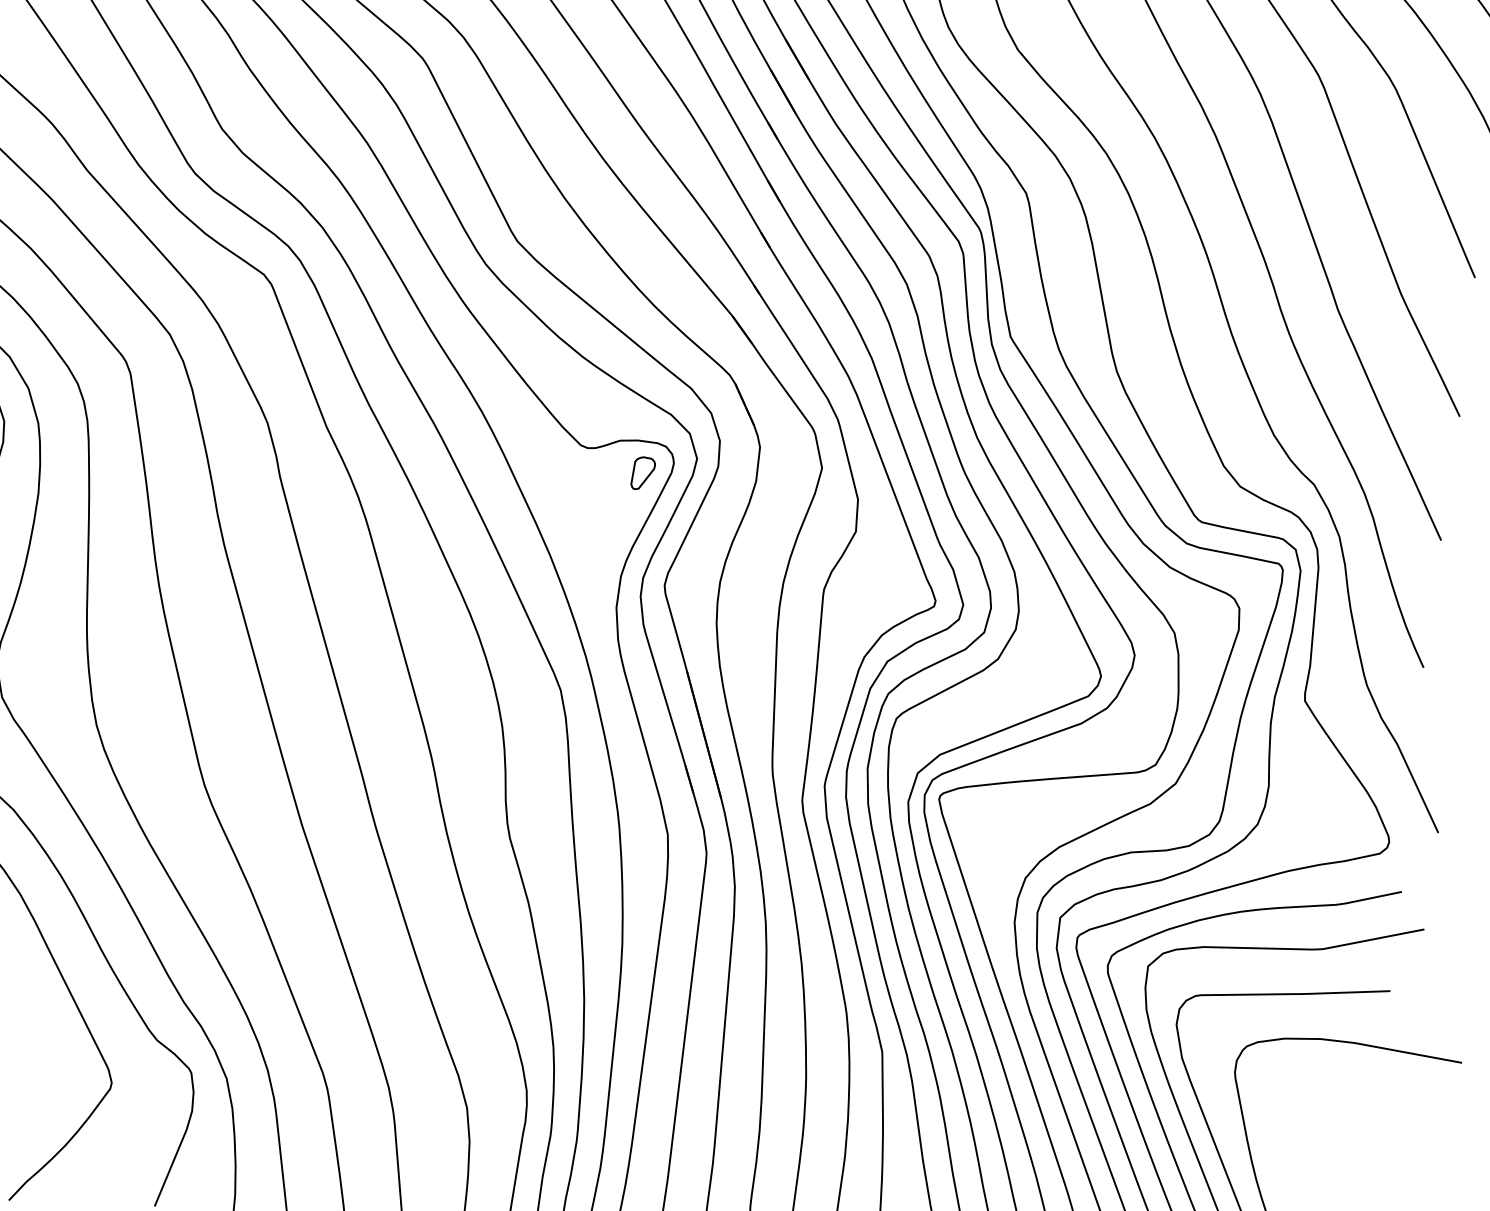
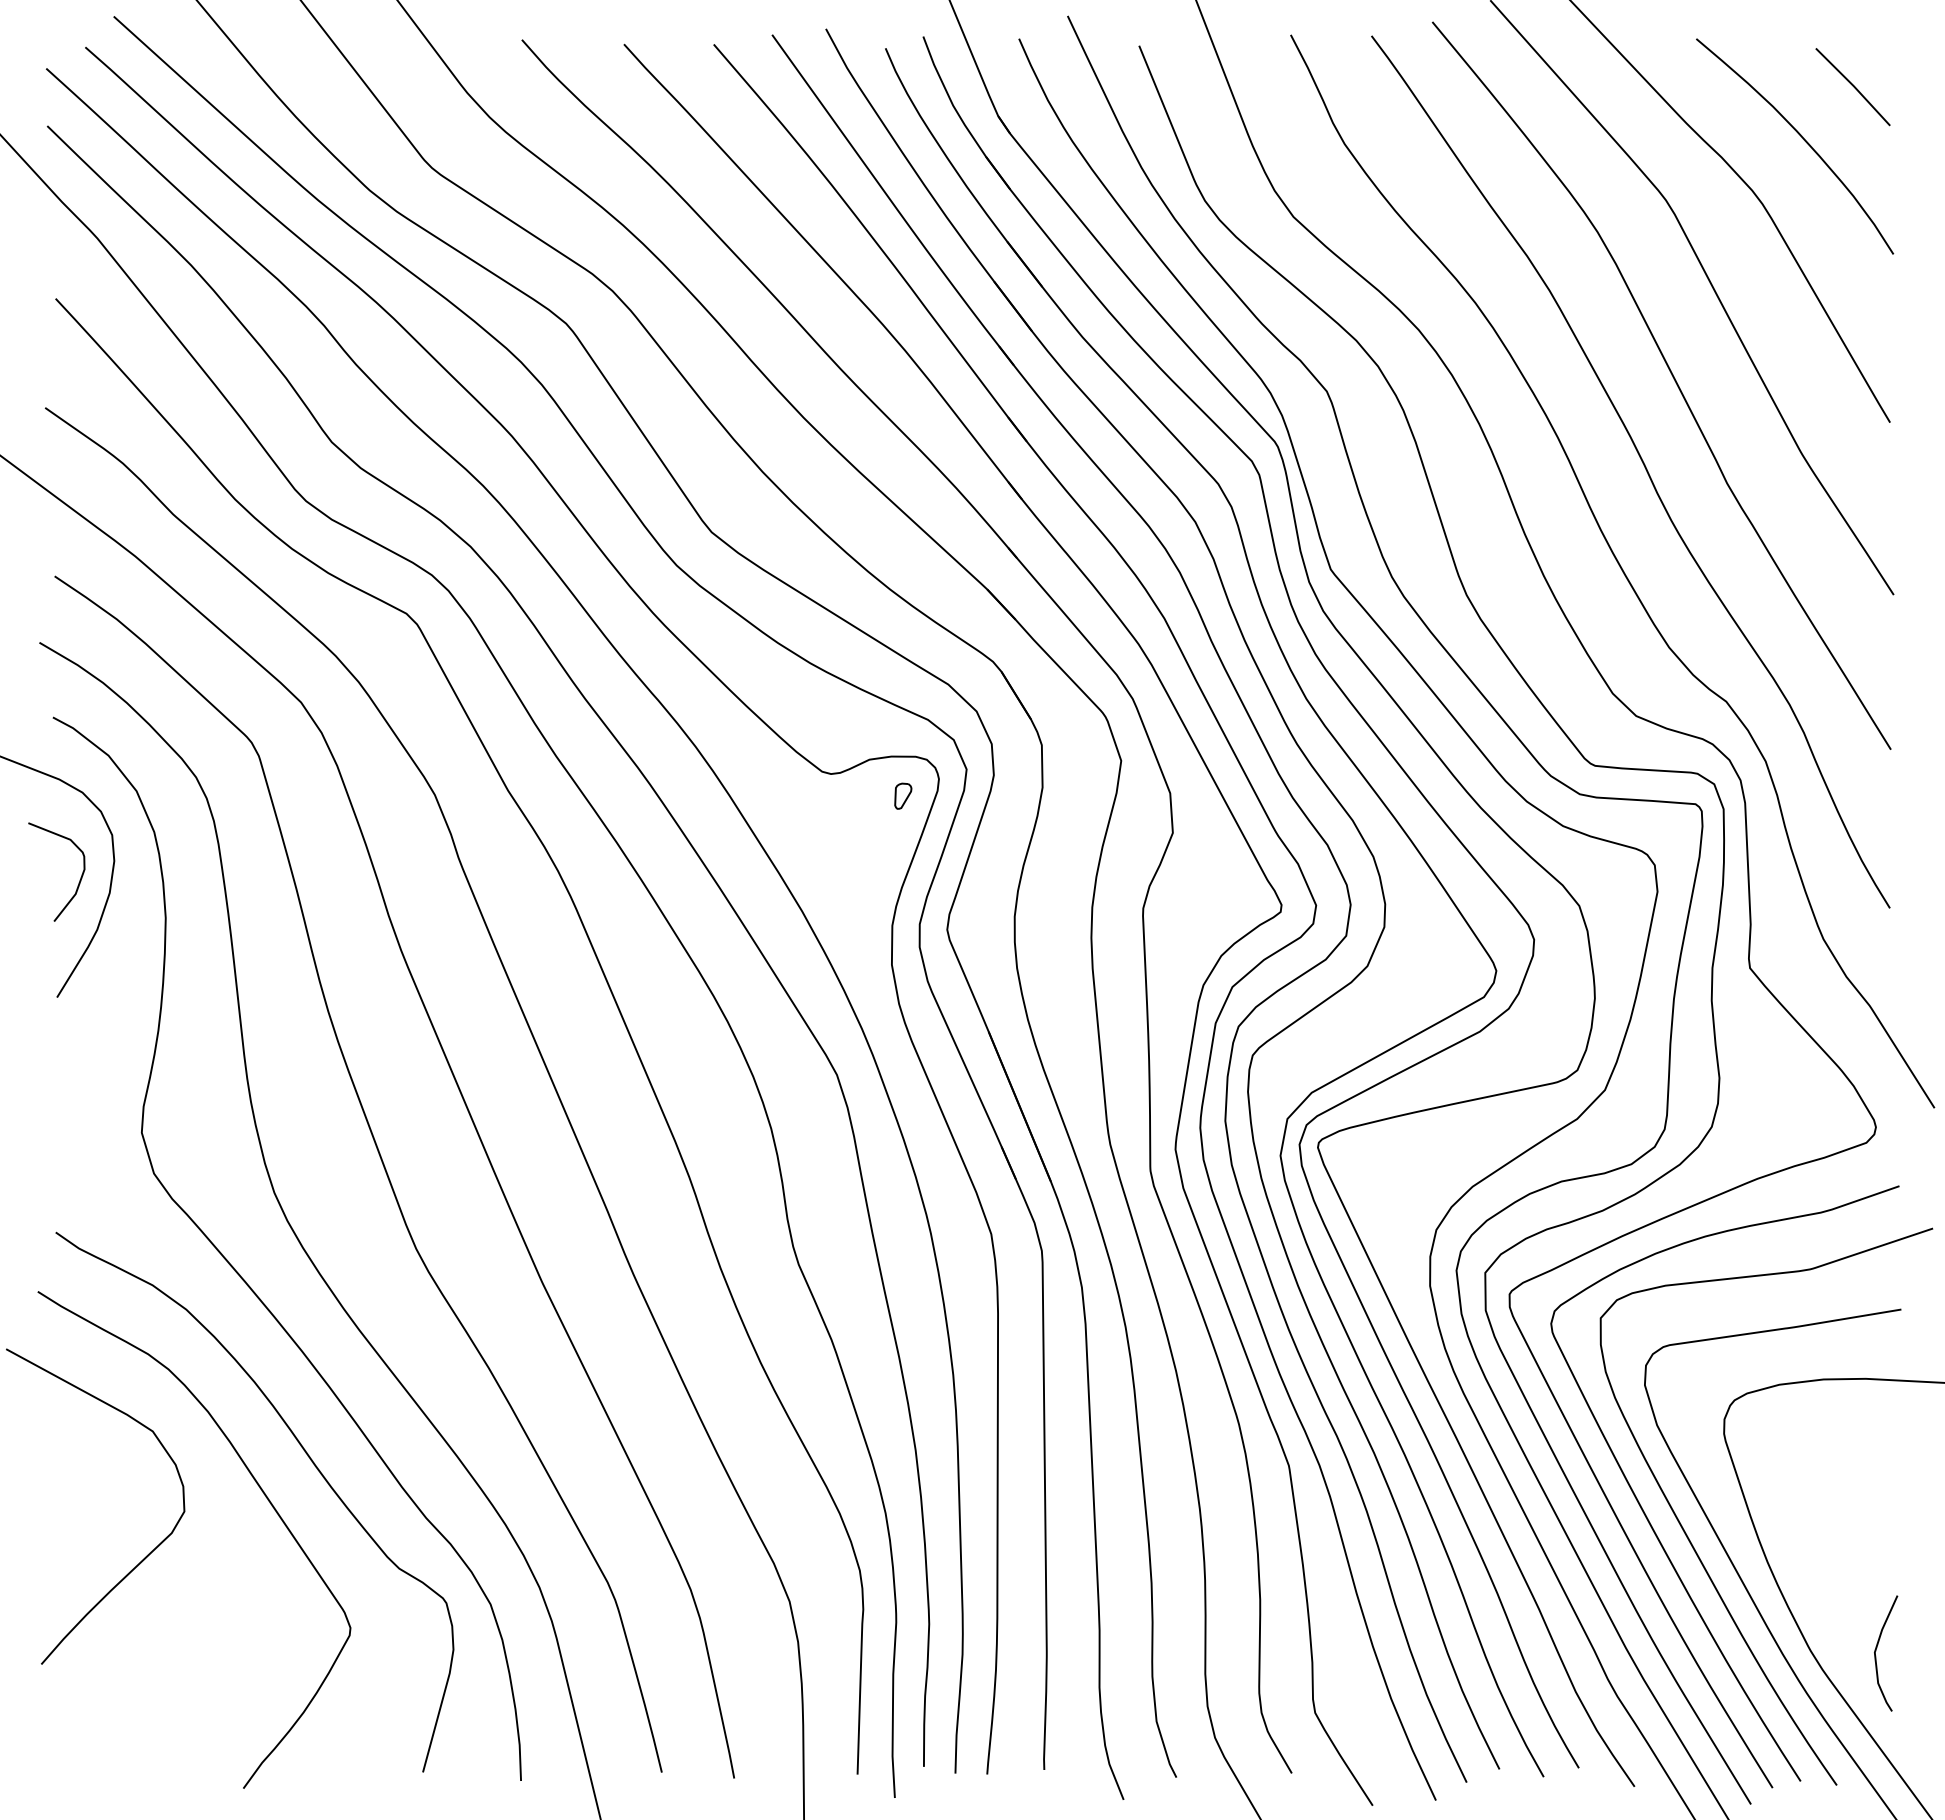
part: (643, 473) -> (903, 795), size x0.62

